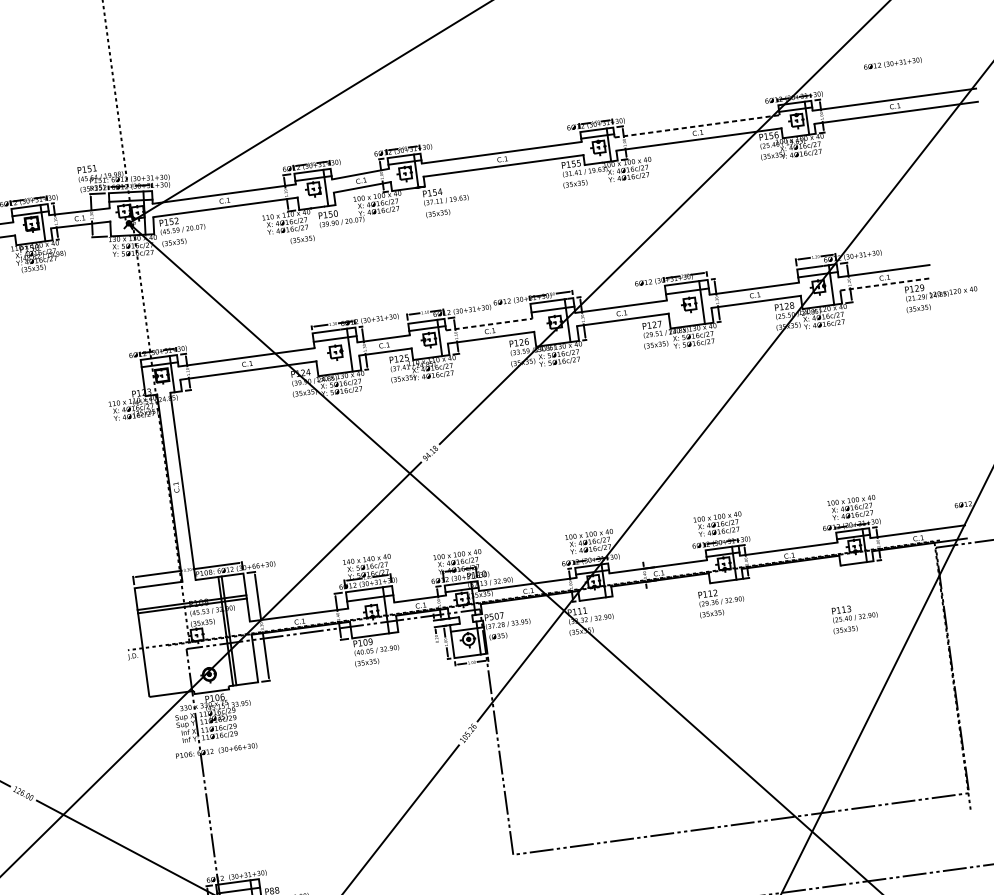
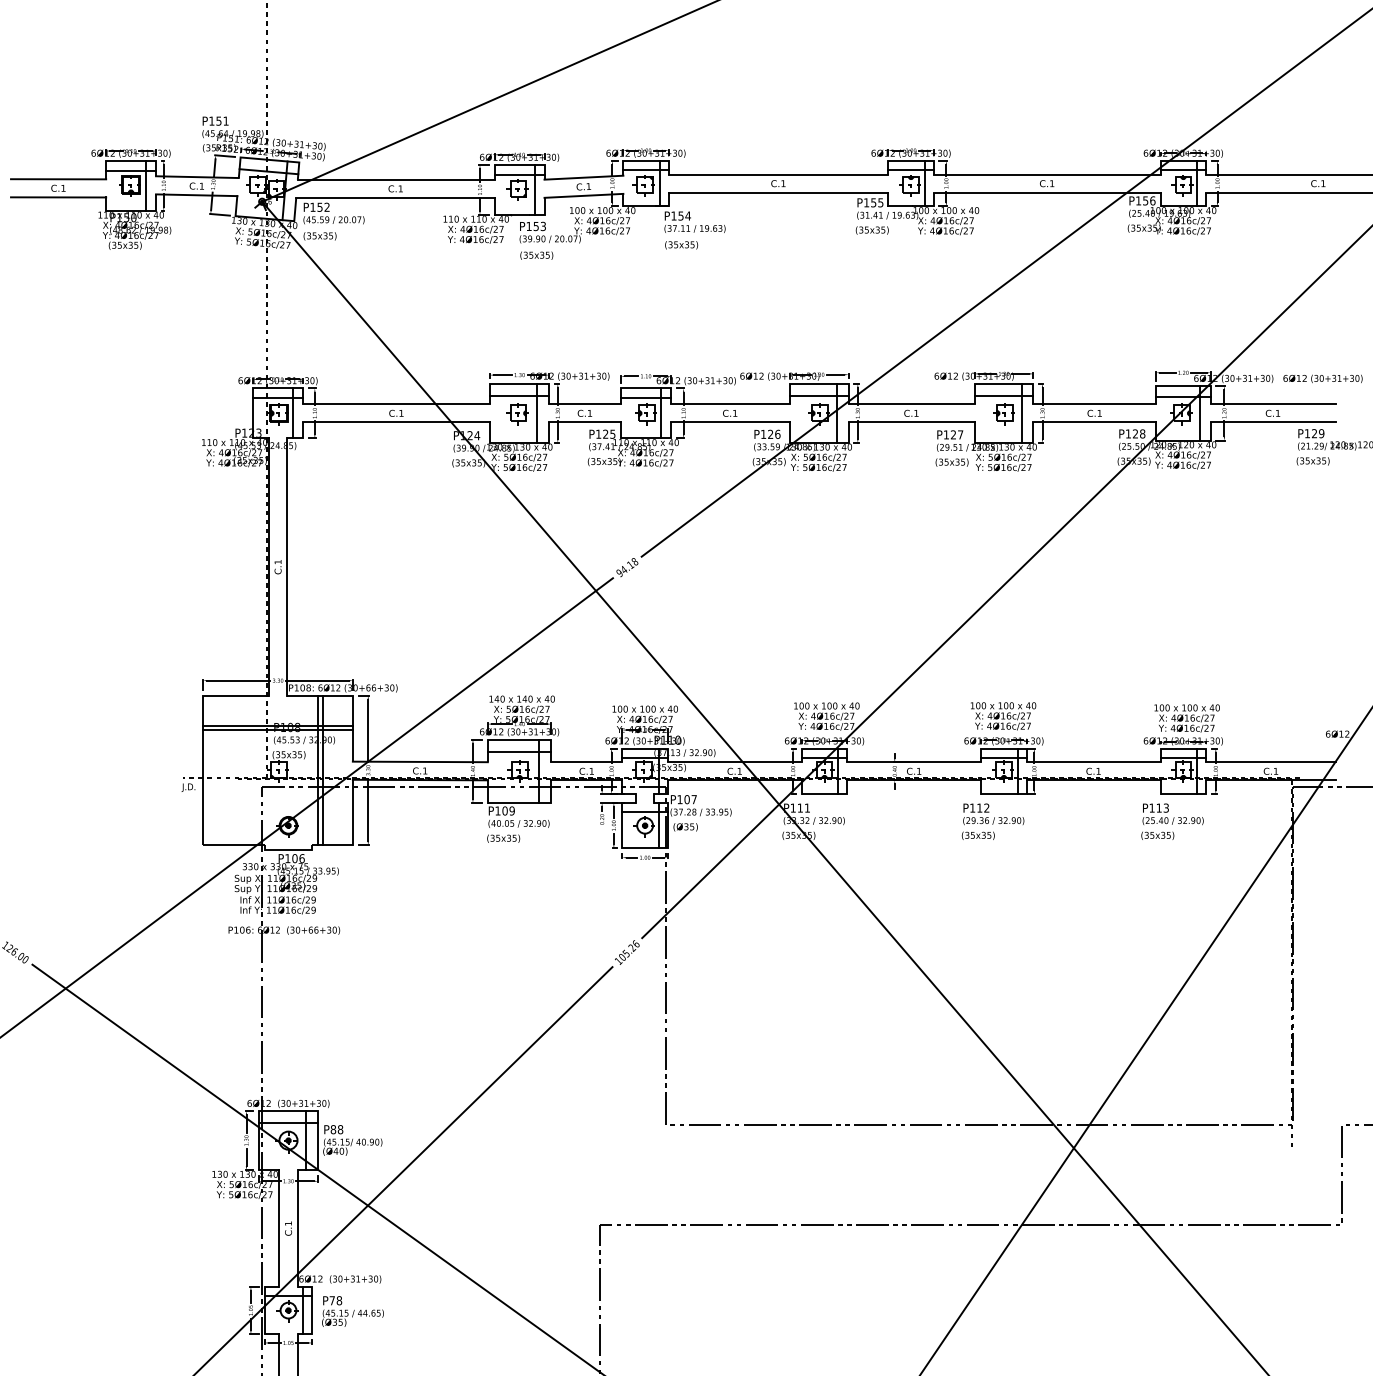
text: (892, 63) -> (1322, 378), moved
line: (697, 126) -> (1047, 174), dashed -> solid
text: (335, 213) -> (543, 226), P150 -> P153
text: (302, 239) -> (536, 255), moved
line: (886, 284) -> (1273, 422), dashed -> solid
line: (489, 324) -> (730, 404), dashed -> solid
text: (491, 616) -> (679, 799), P507 -> P107
text: (854, 618) -> (1172, 821), moved

